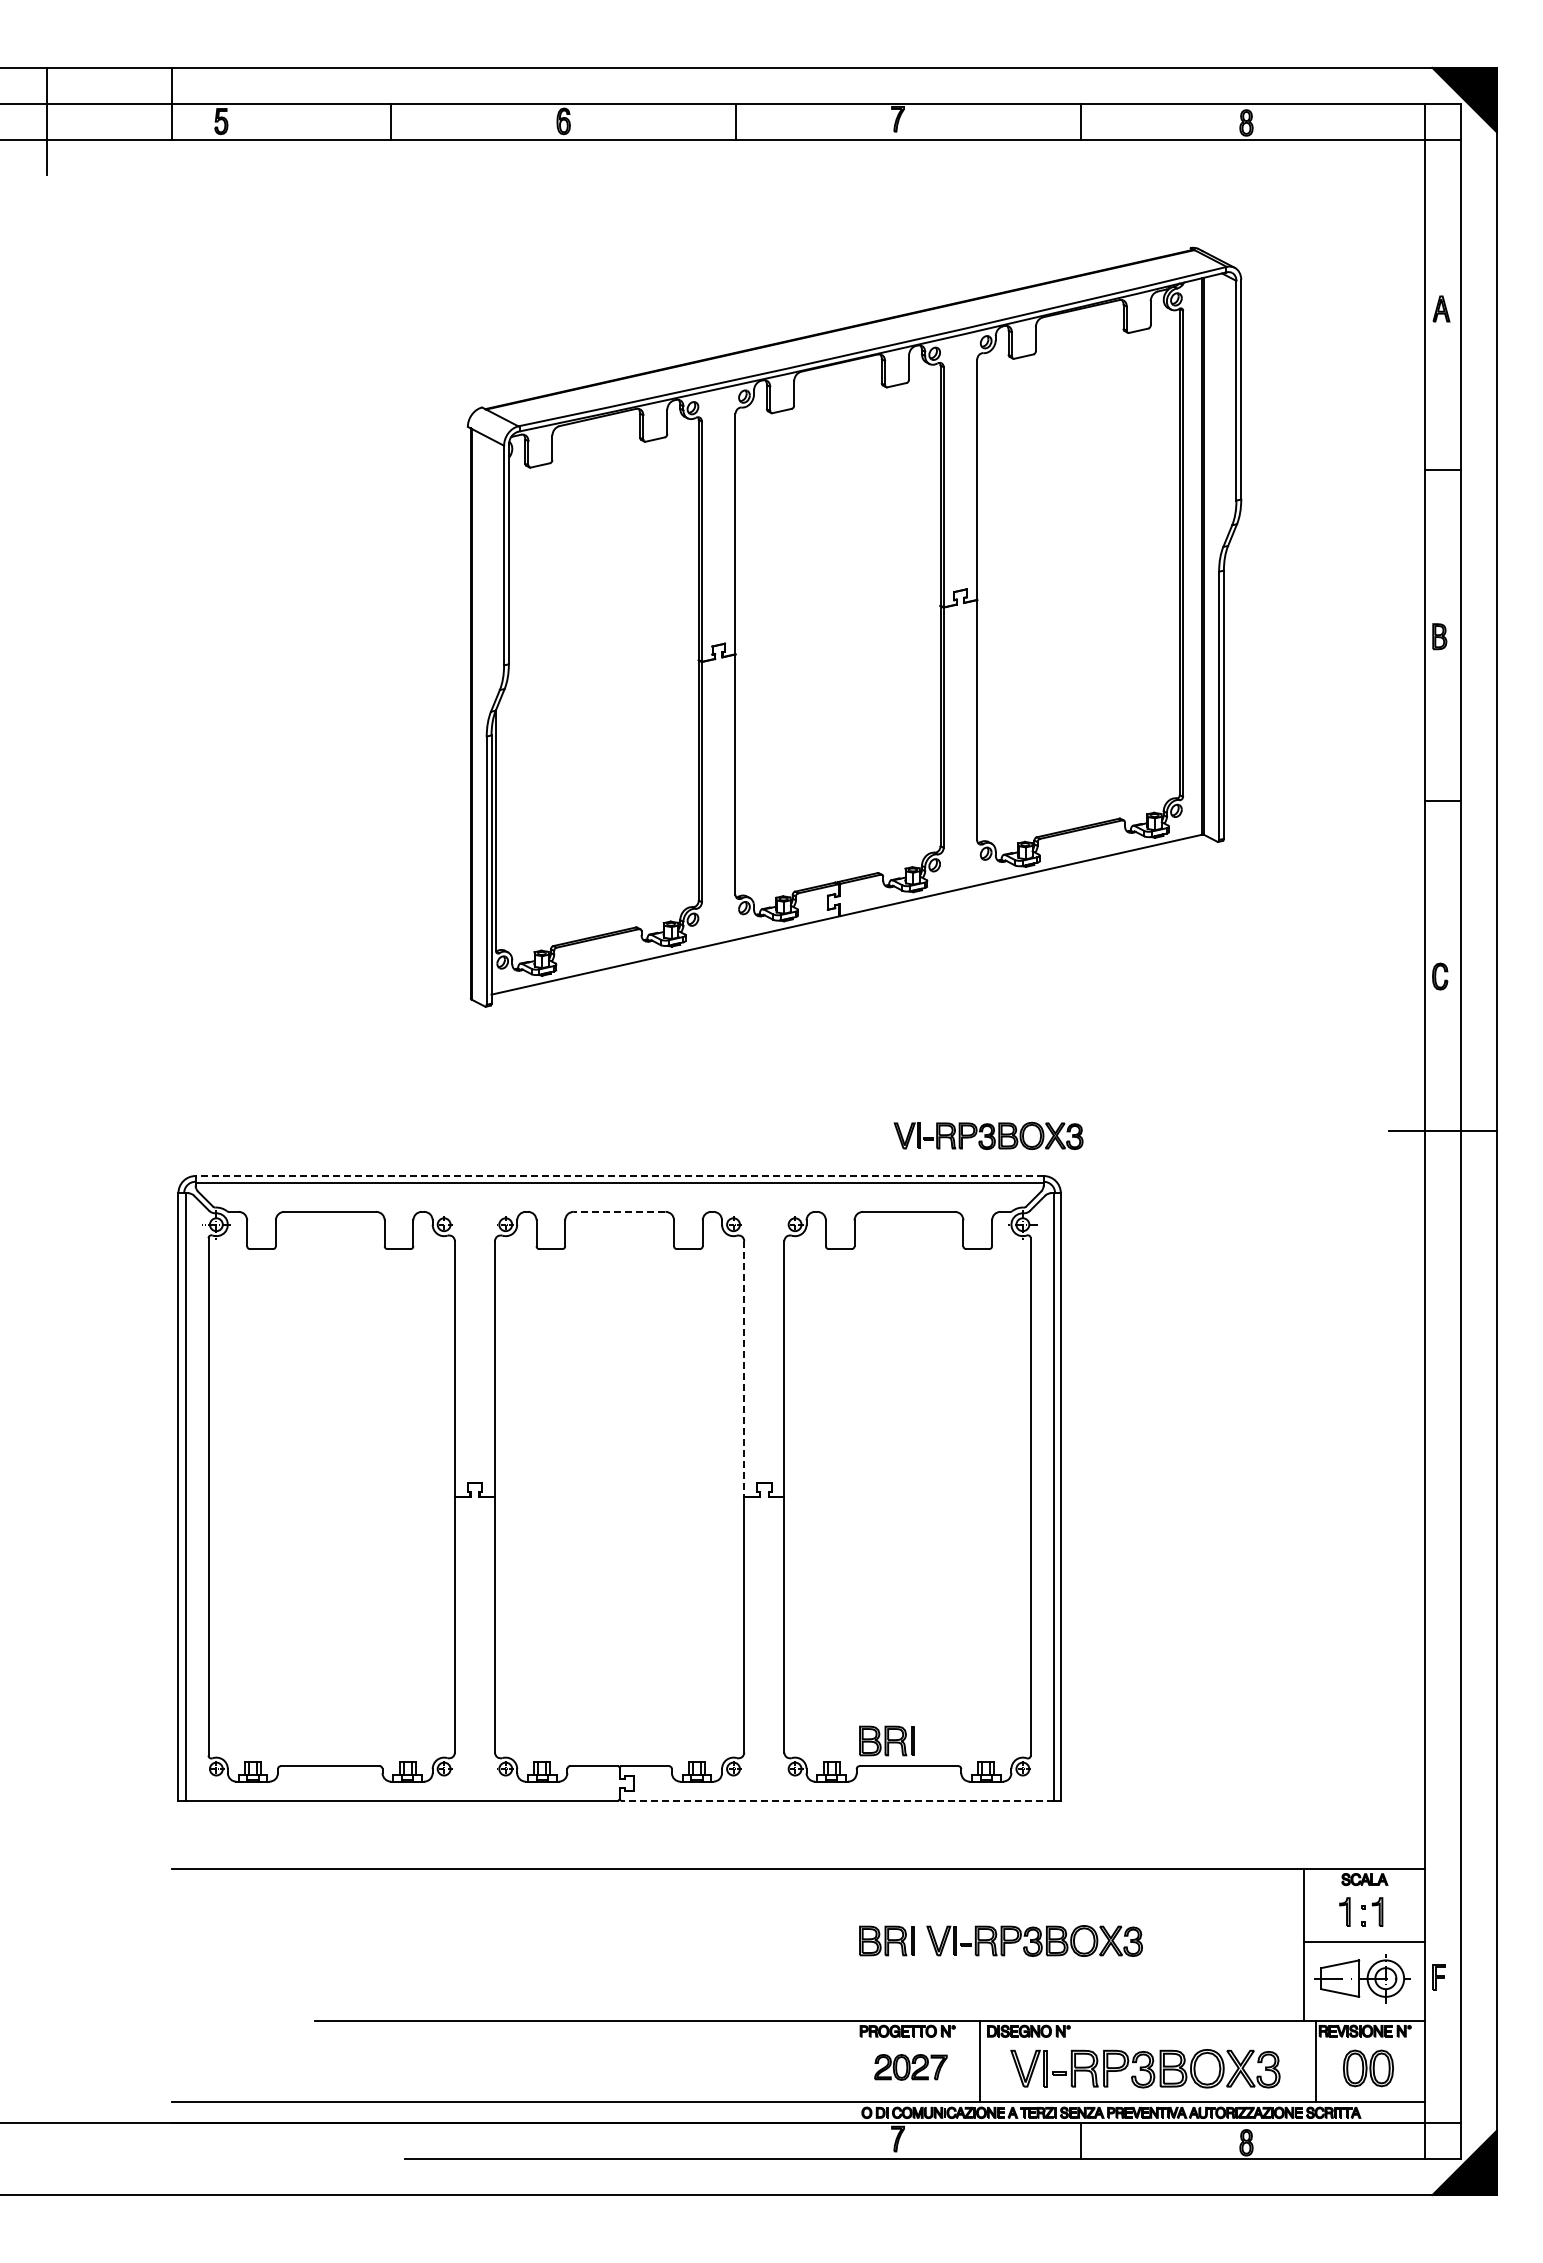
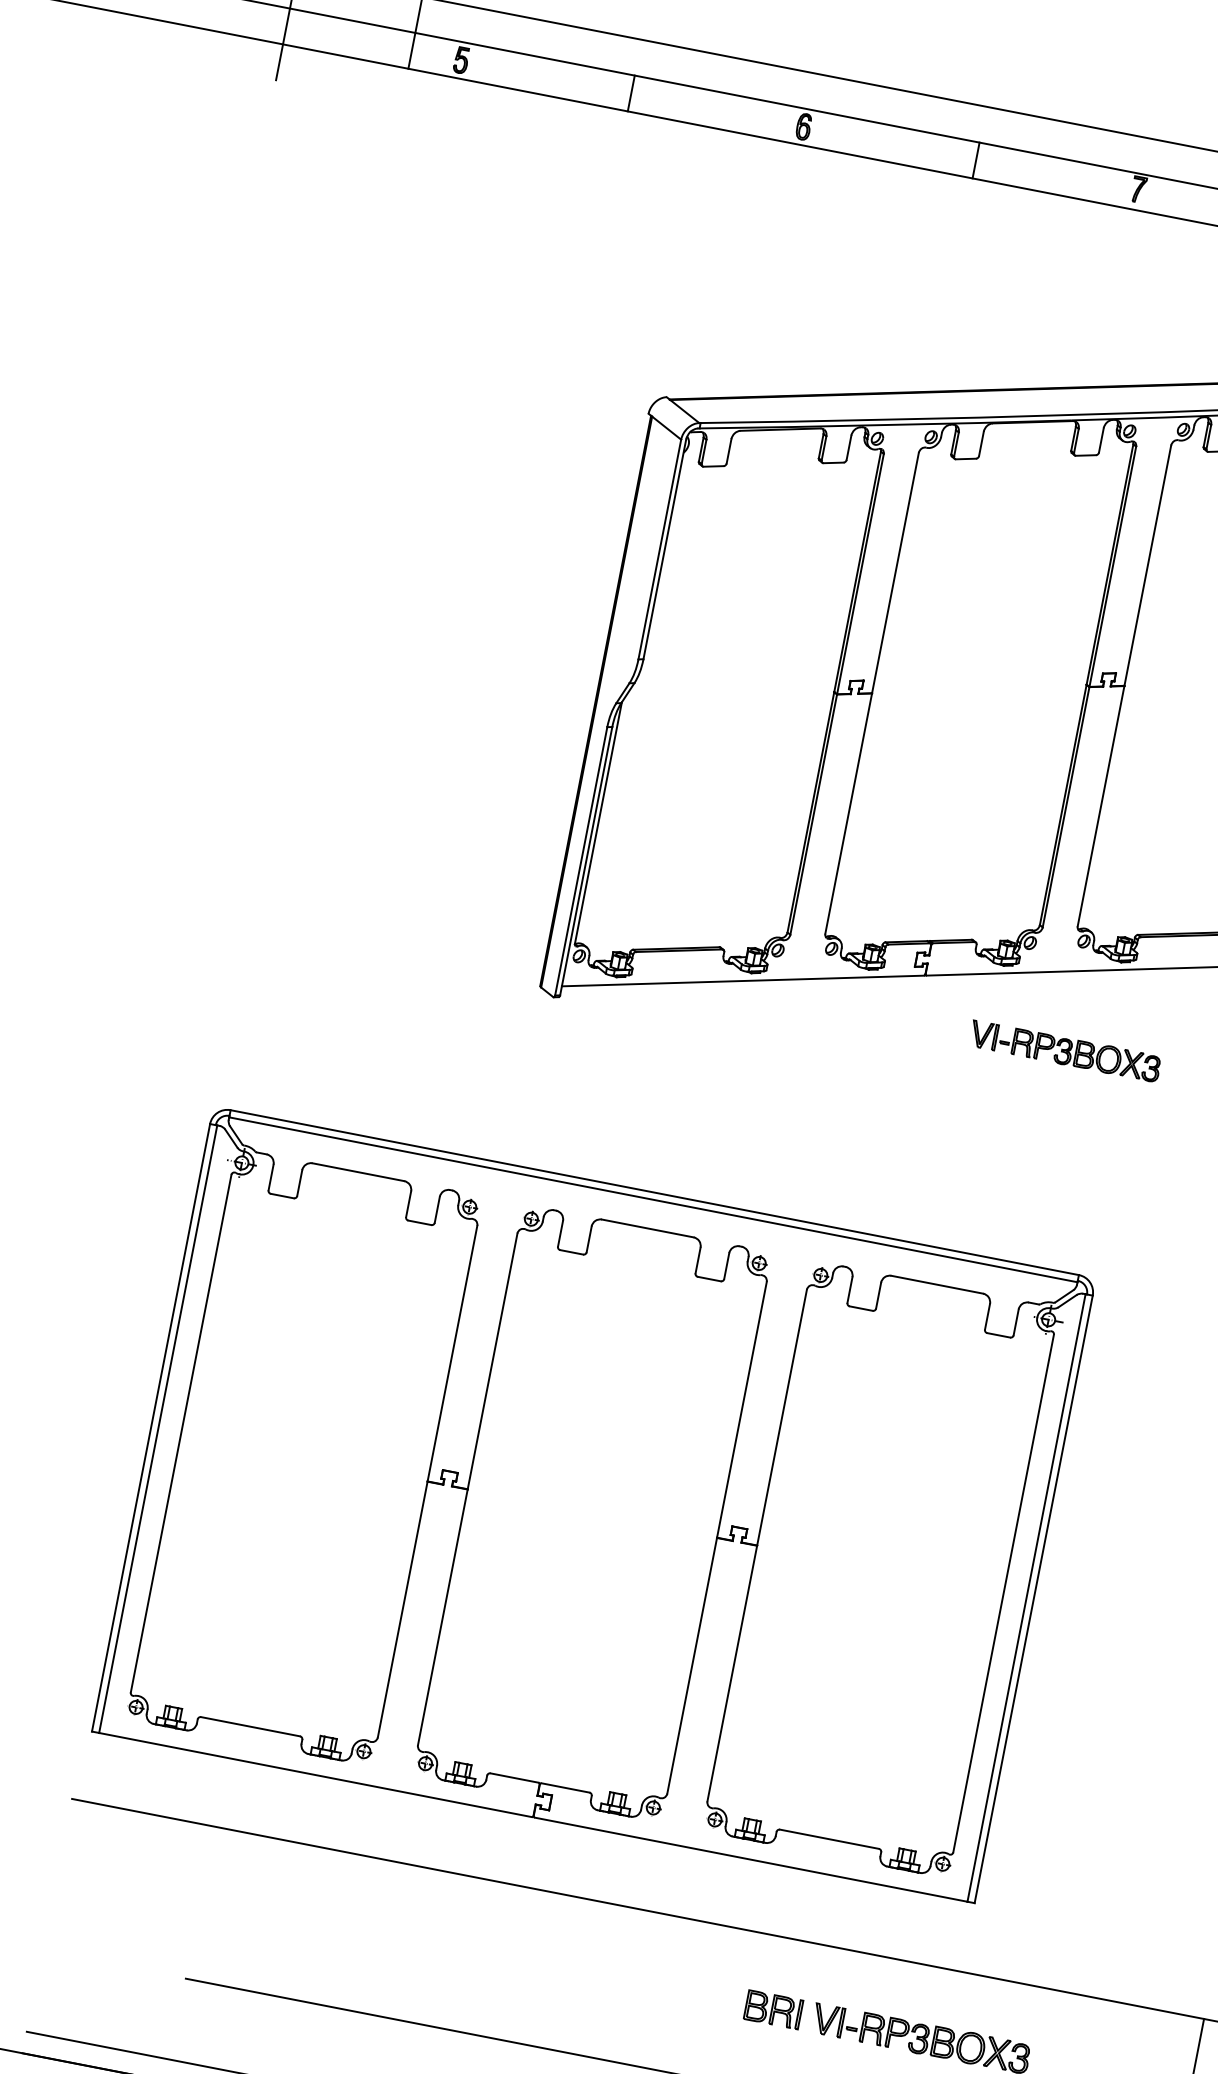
part: (988, 1135) -> (1065, 1050), moved
line: (619, 1176) -> (654, 1193), dashed -> solid
line: (619, 1211) -> (647, 1228), dashed -> solid
line: (744, 1368) -> (742, 1409), dashed -> solid
part: (886, 1740) -> (811, 1809), removed
line: (836, 1800) -> (750, 1859), dashed -> solid

